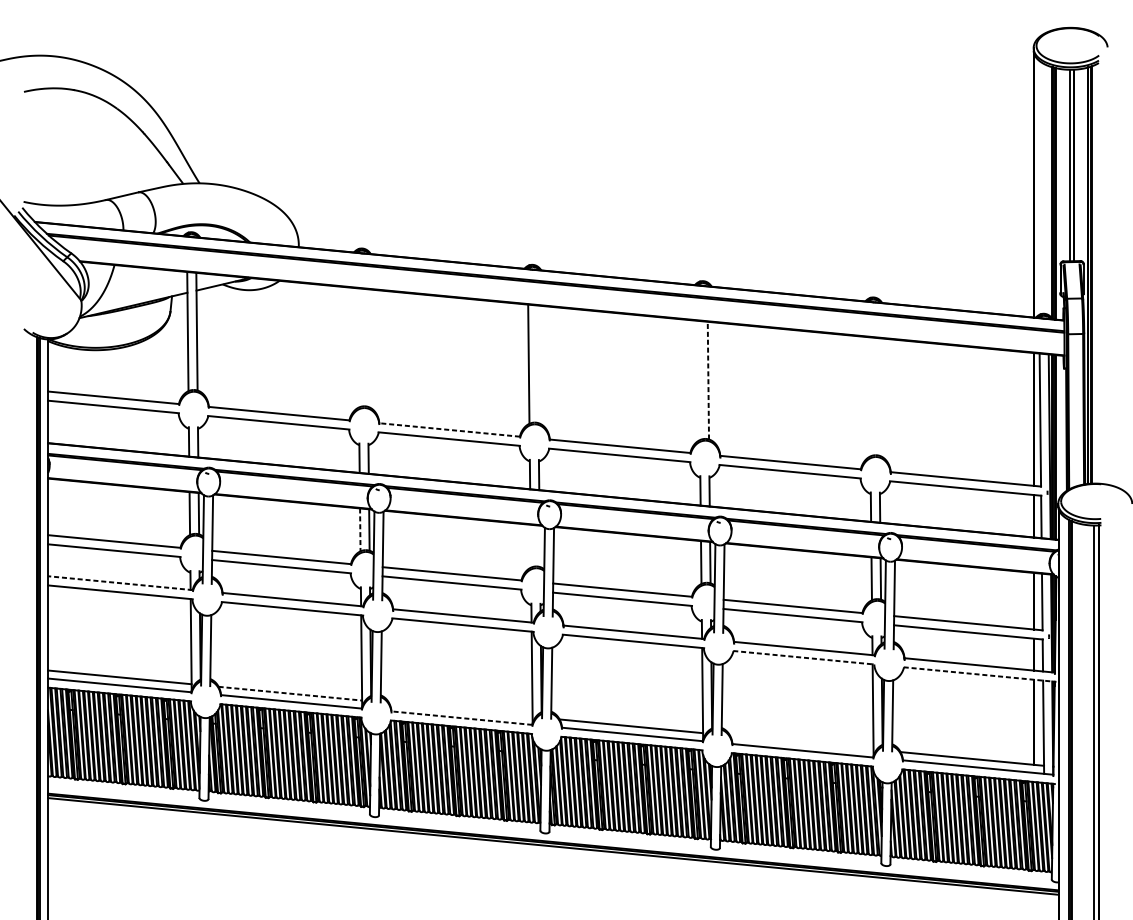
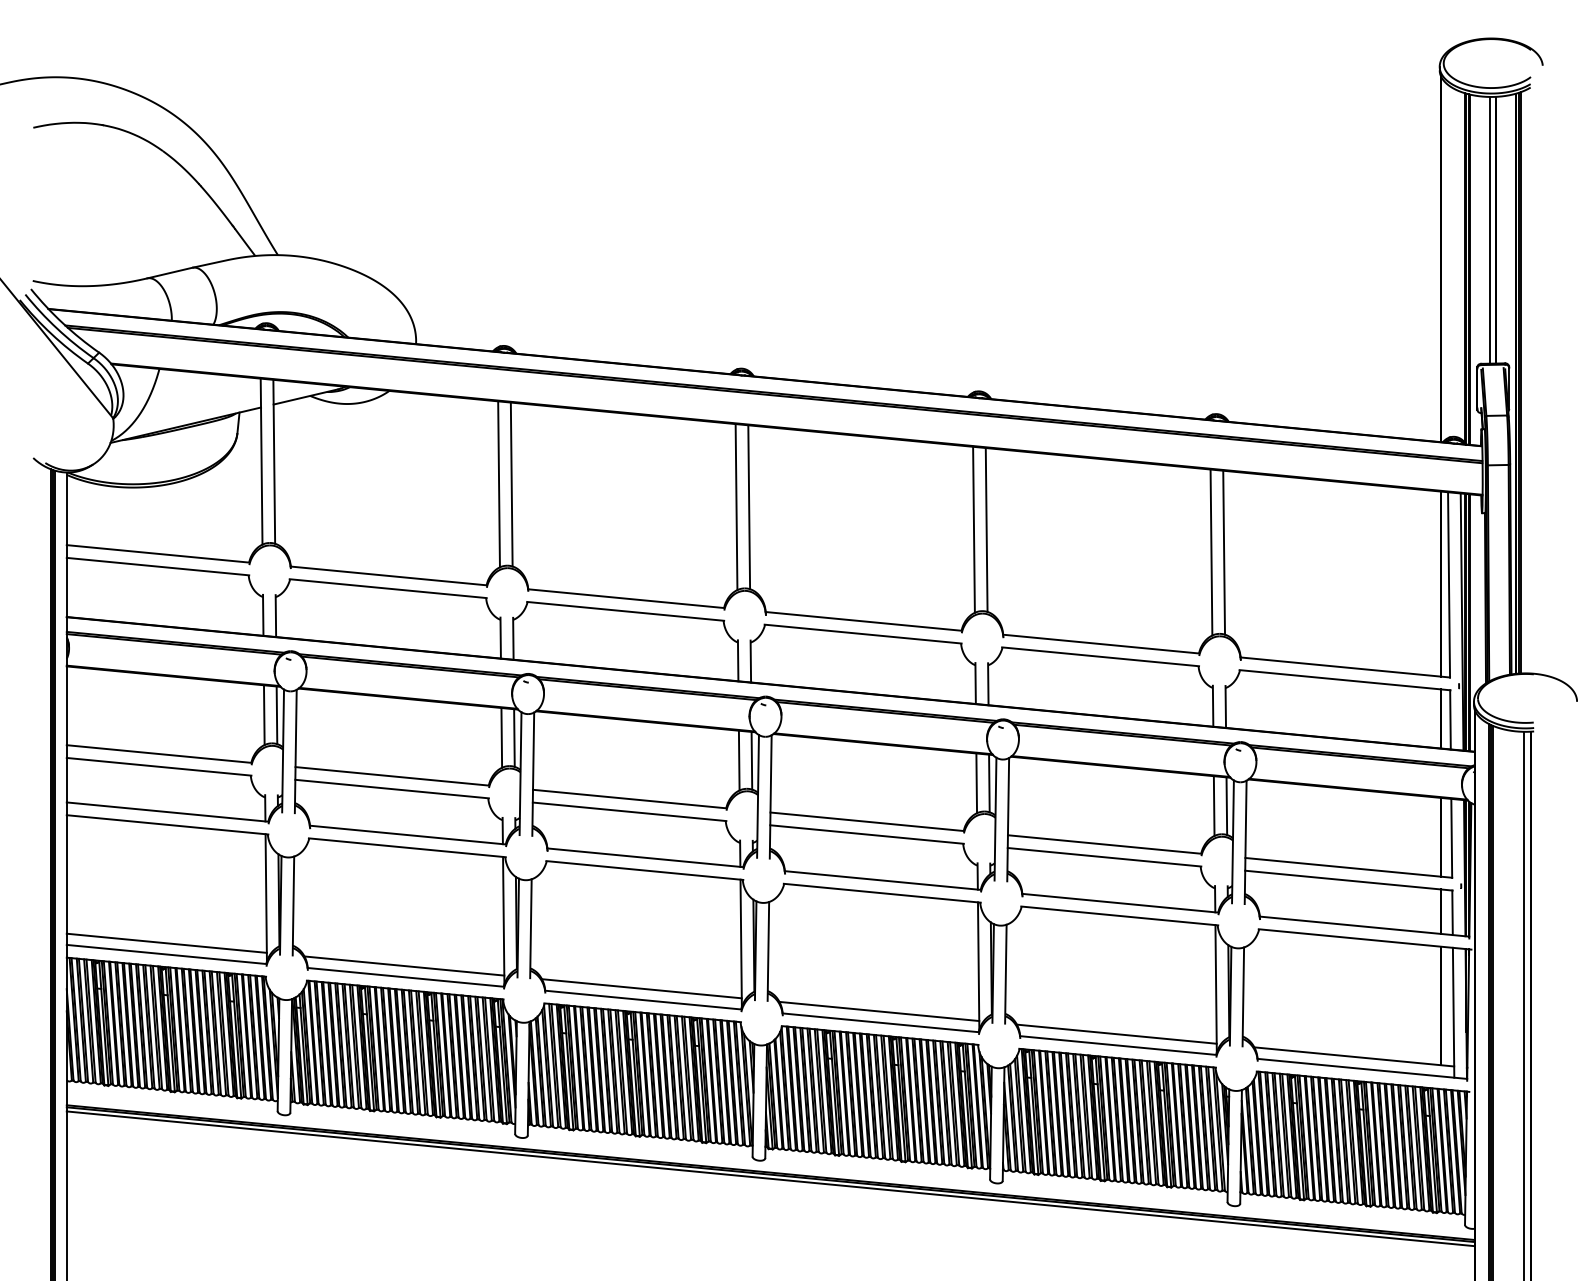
line: (357, 348) -> (498, 484), added
line: (367, 348) -> (511, 484), added
line: (538, 364) -> (749, 507), added
line: (698, 380) -> (973, 529), added
line: (708, 381) -> (986, 530), dashed -> solid
line: (869, 396) -> (1211, 552), added
line: (879, 396) -> (1224, 552), added
line: (449, 429) -> (625, 598), dashed -> solid
line: (360, 529) -> (501, 737), dashed -> solid
line: (530, 546) -> (738, 760), added
line: (539, 546) -> (751, 760), added
line: (120, 583) -> (167, 812), dashed -> solid
line: (803, 657) -> (1119, 915), dashed -> solid
line: (980, 674) -> (1365, 939), dashed -> solid
line: (290, 694) -> (404, 966), dashed -> solid
line: (460, 709) -> (641, 988), added
line: (461, 718) -> (642, 1000), dashed -> solid
line: (801, 742) -> (1116, 1033), added

